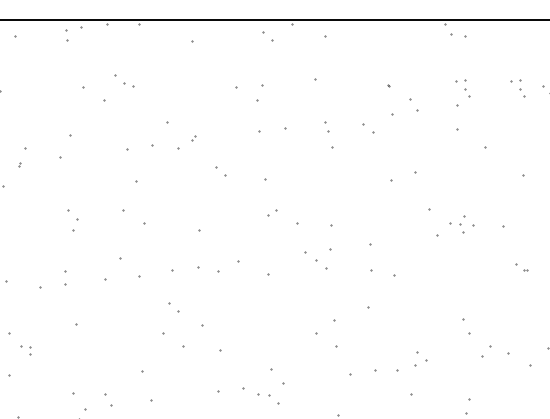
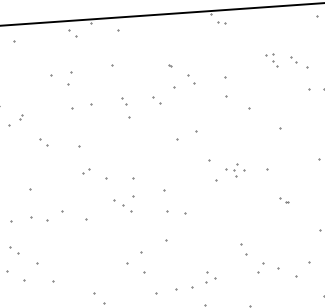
part: (458, 35) -> (222, 22), size x0.62
part: (462, 88) -> (228, 63), removed

